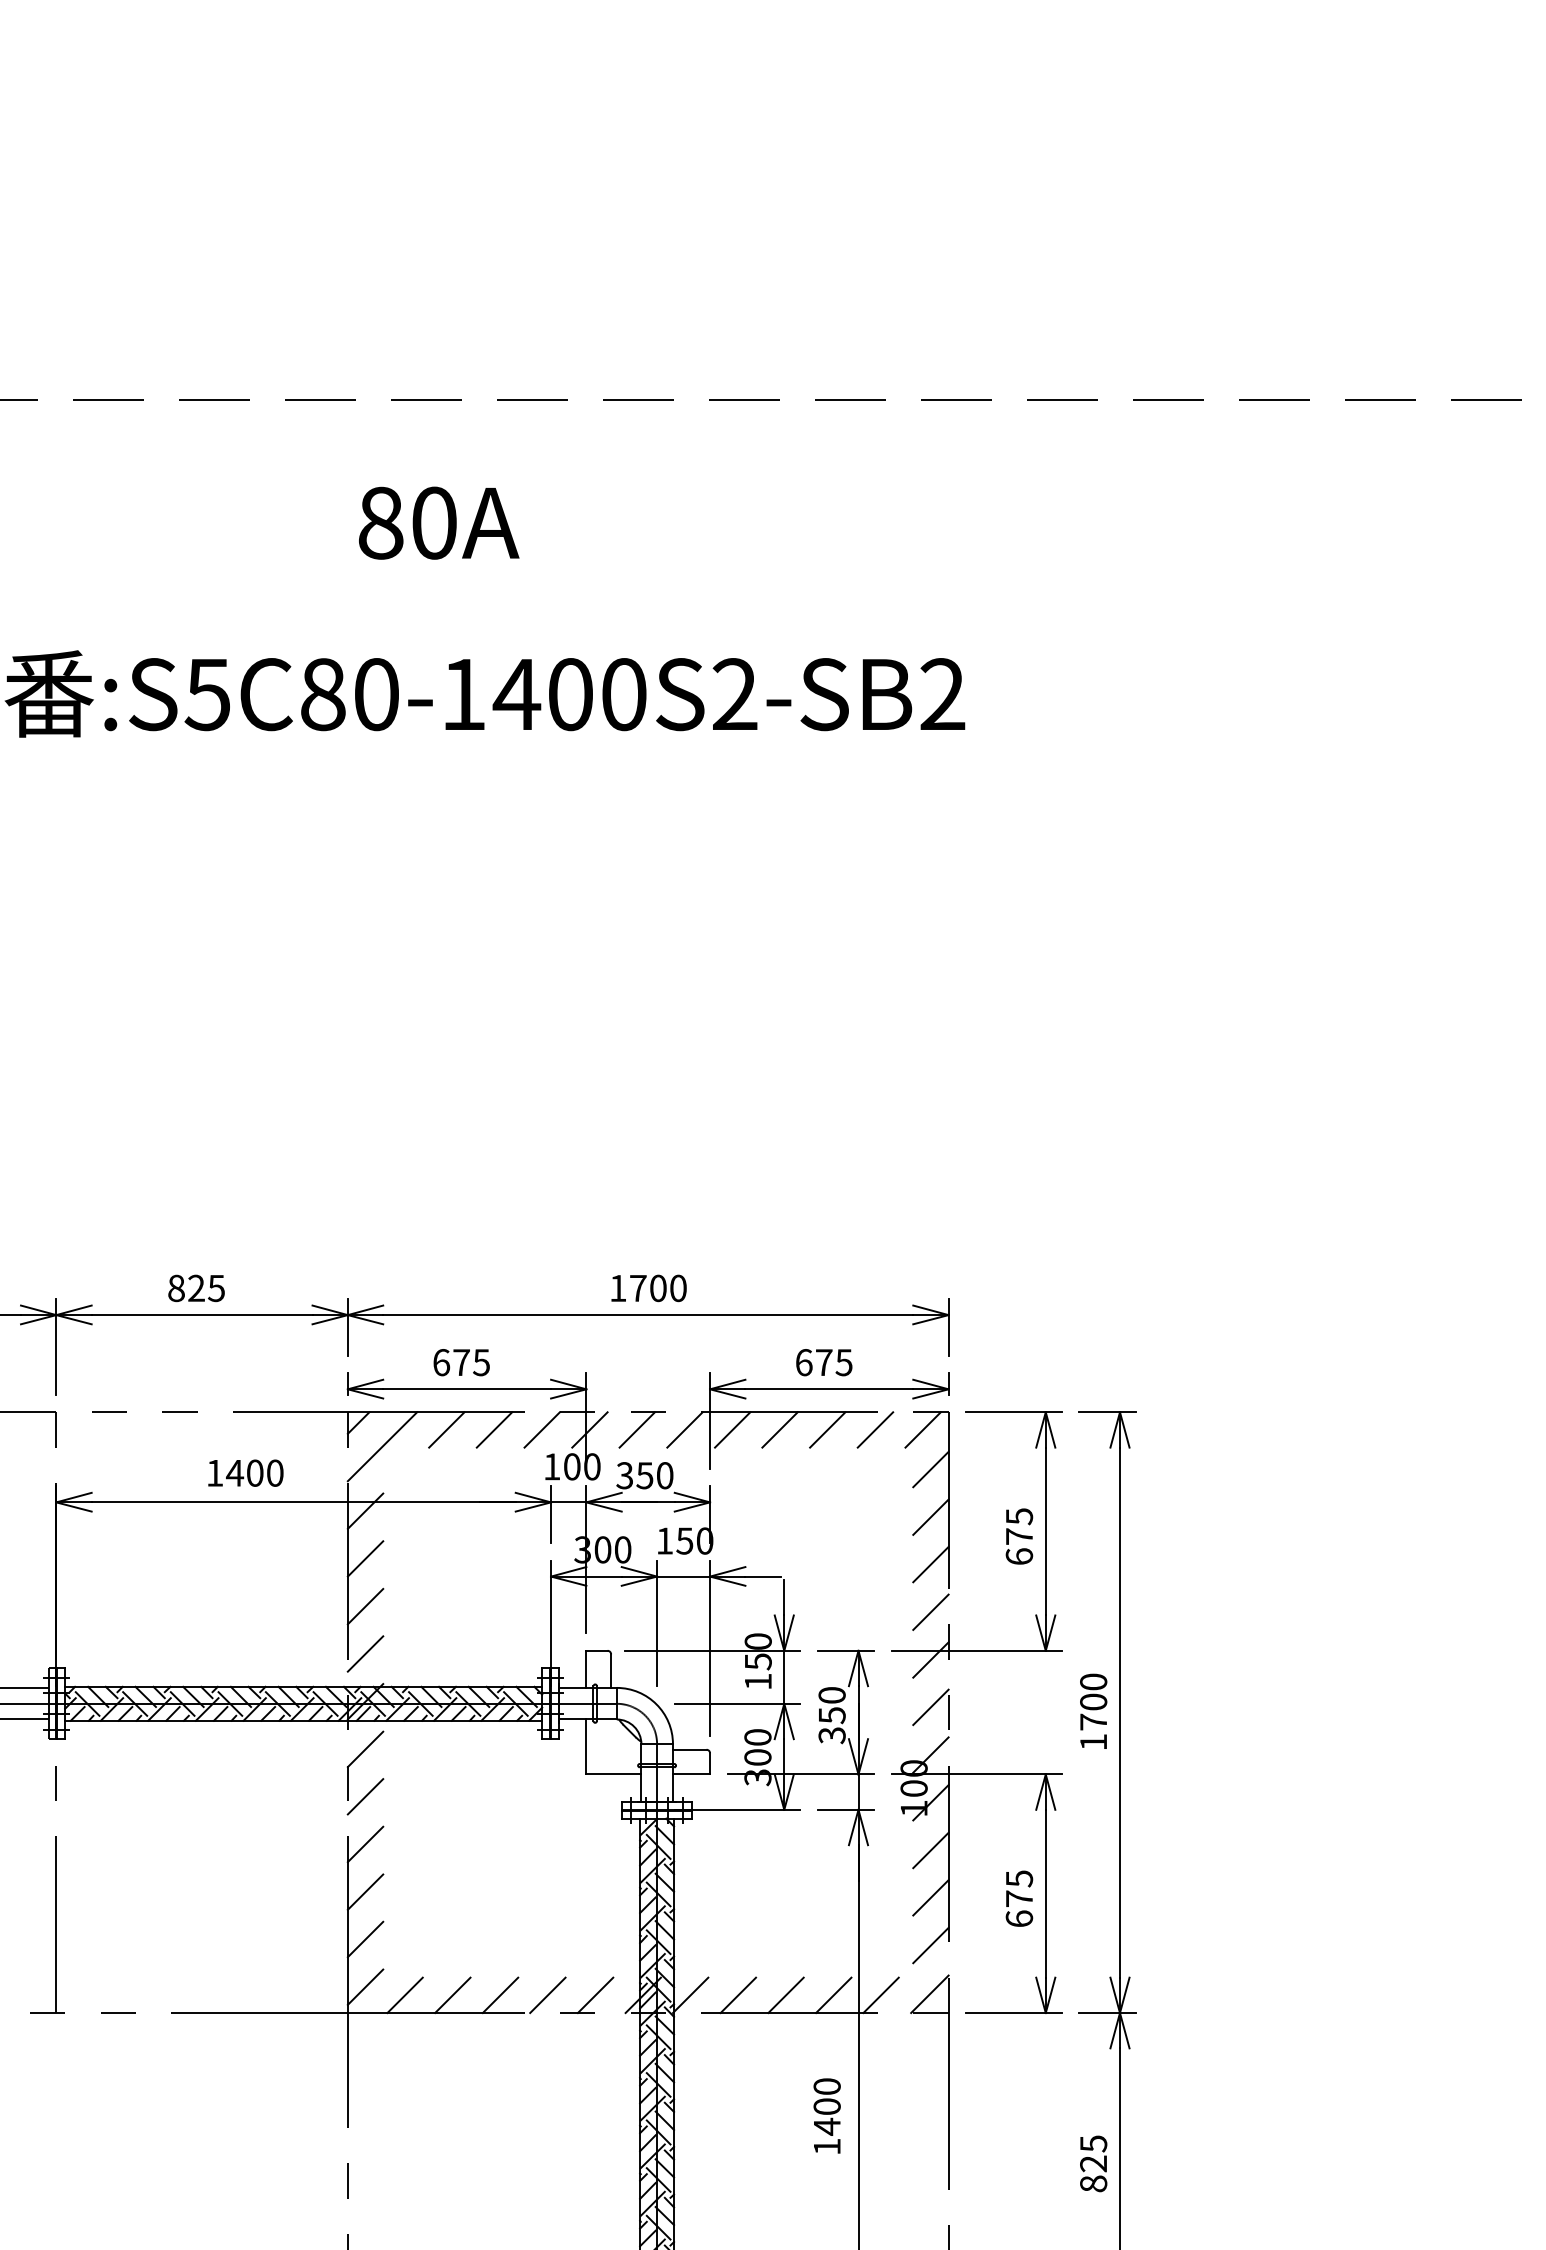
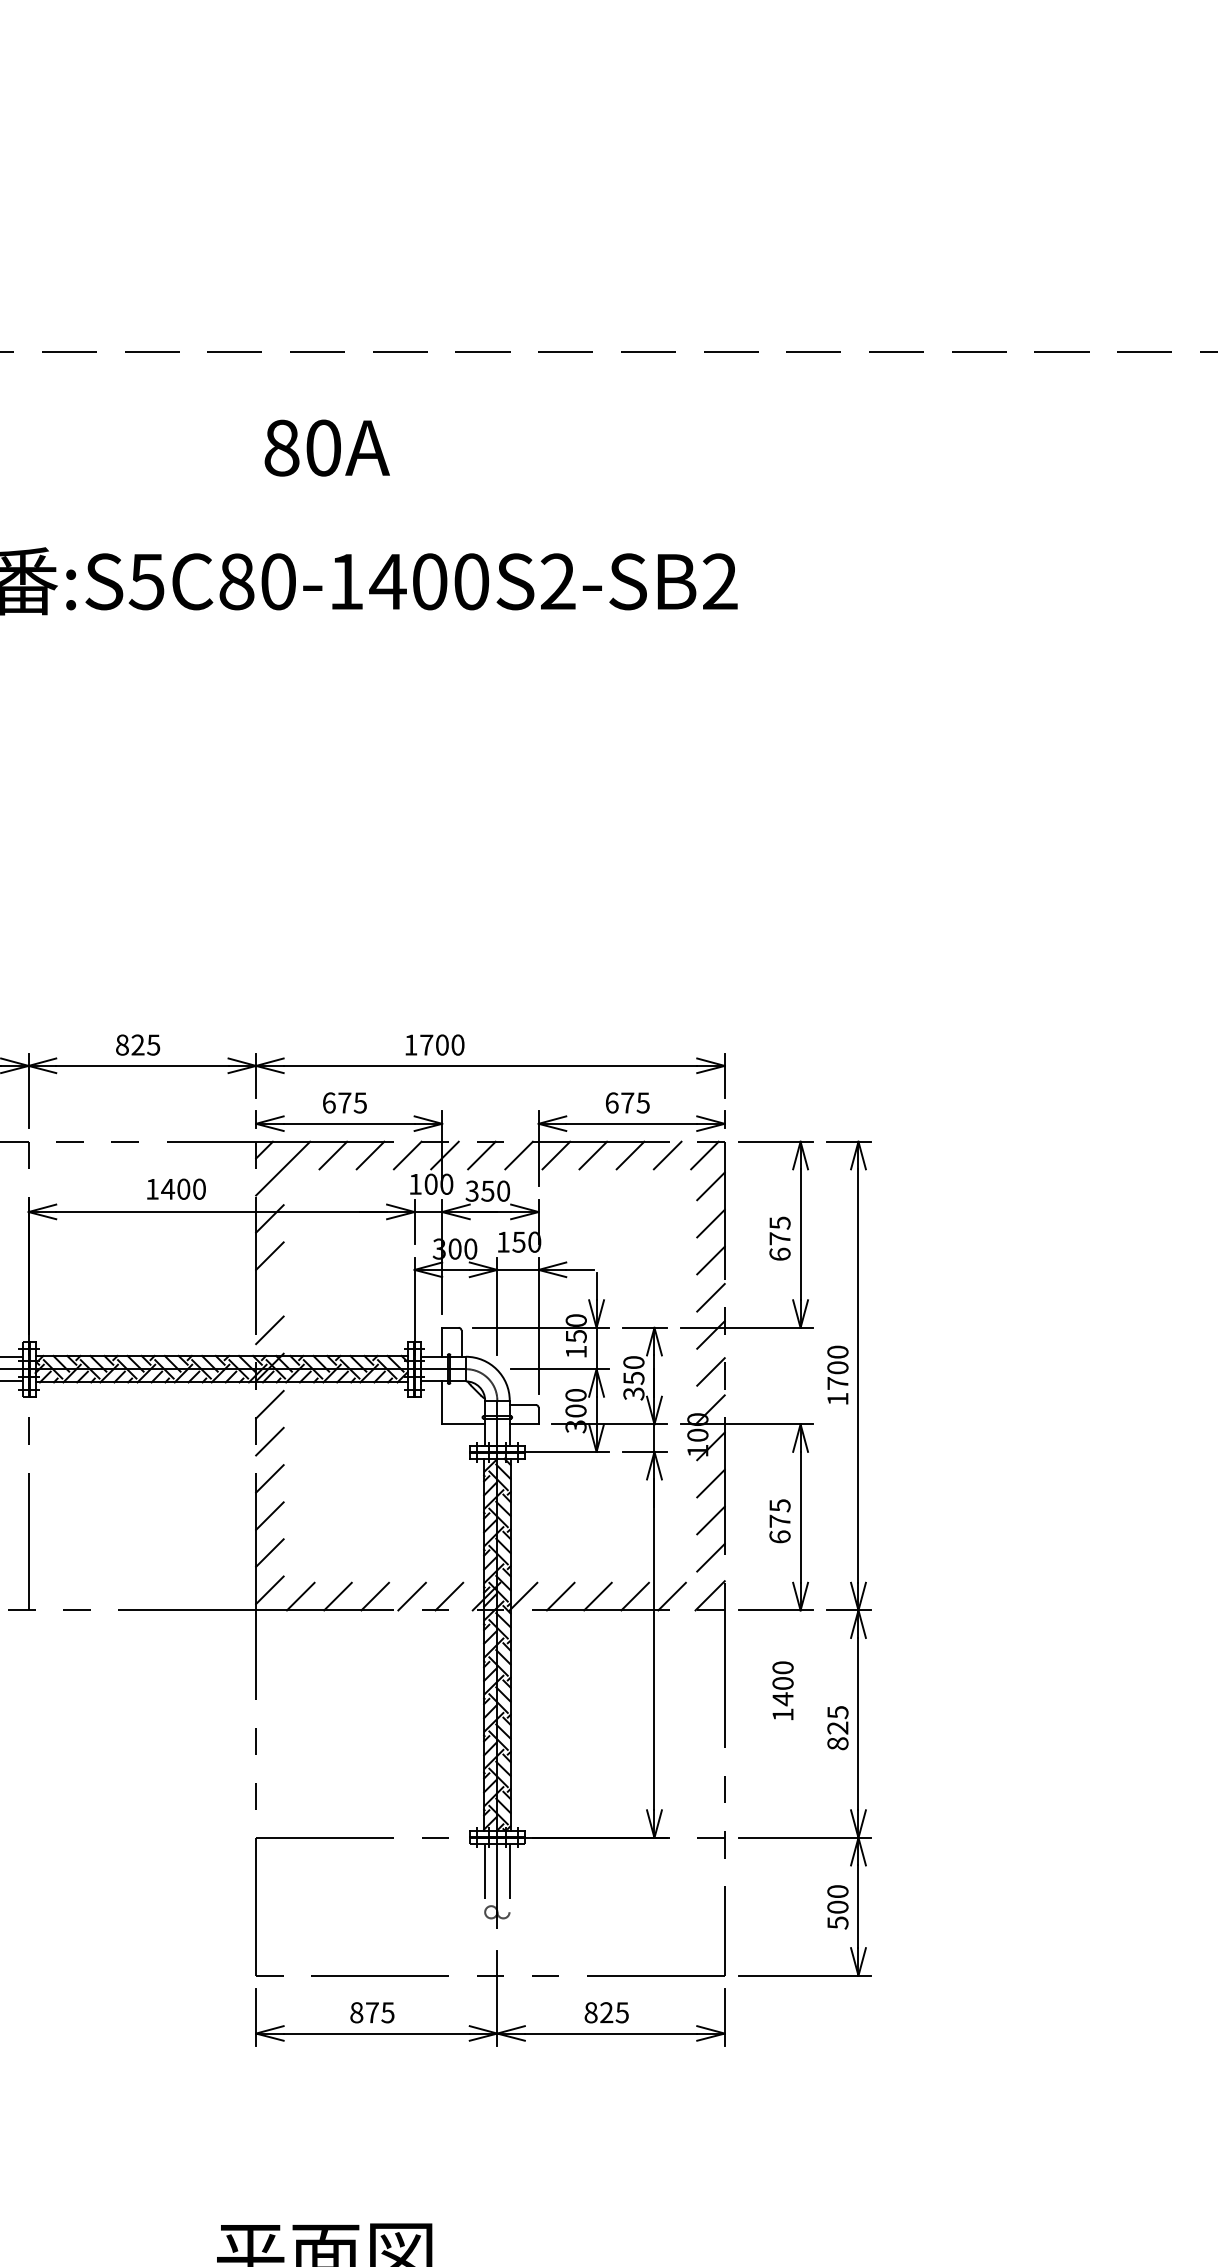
text: (648, 1287) -> (434, 1044), moved
line: (365, 1606) -> (269, 1293), removed
text: (826, 2115) -> (782, 1690), moved

